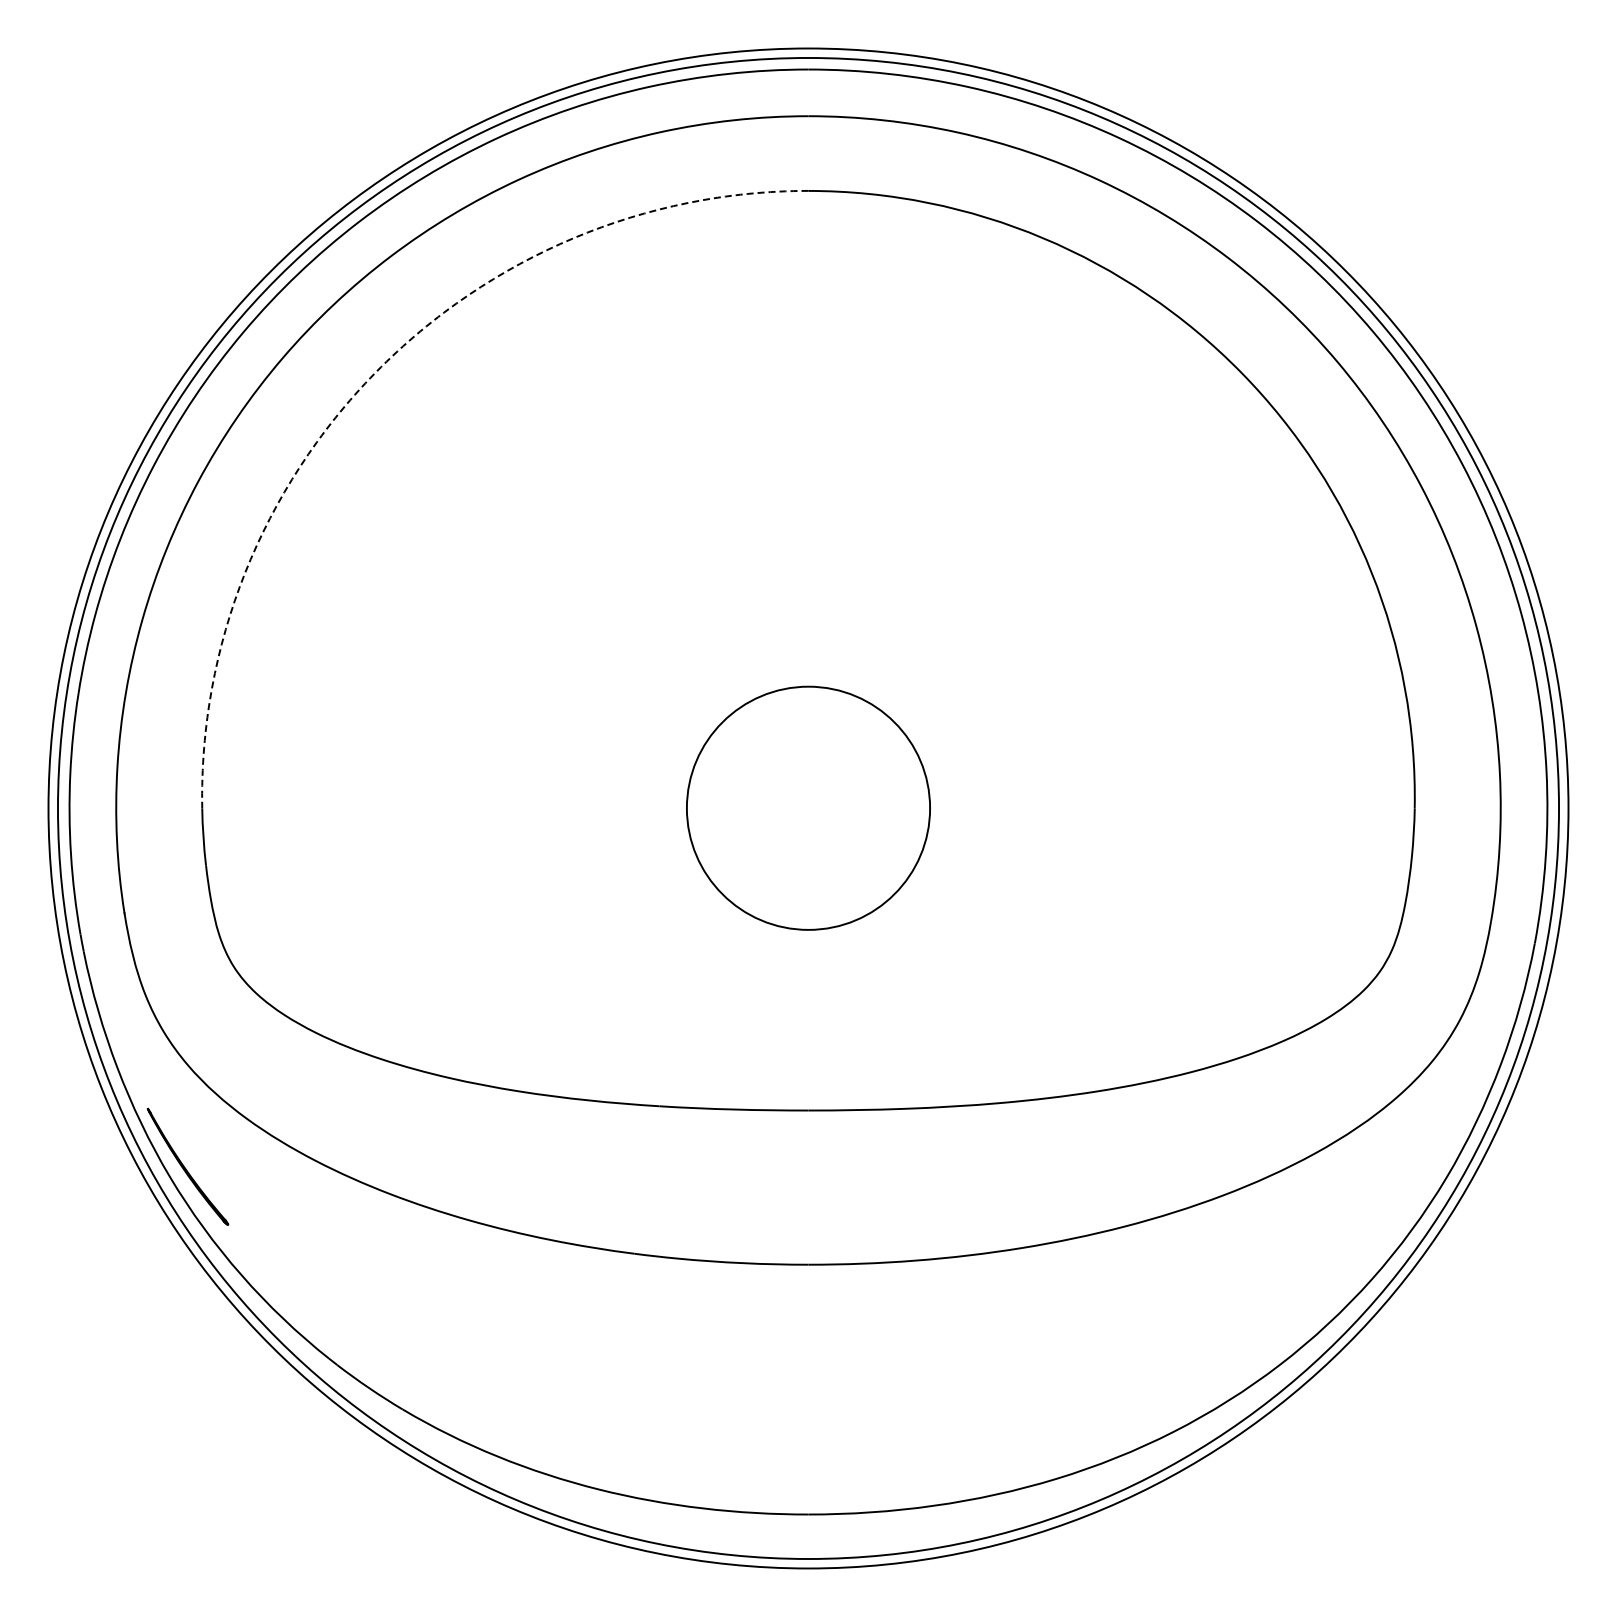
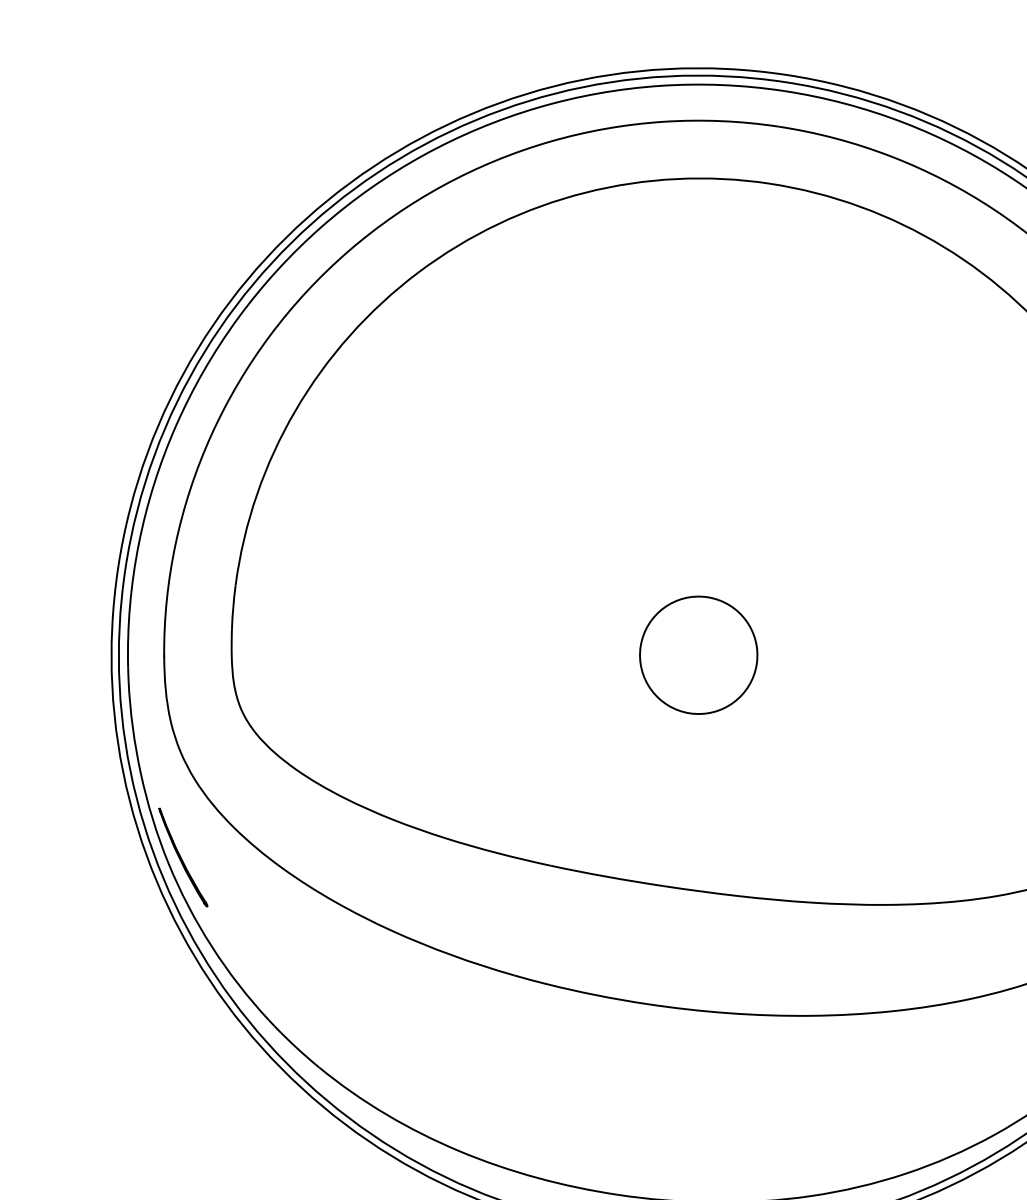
arc: (375, 372) -> (418, 272), dashed -> solid
circle: (808, 808) -> (698, 655), size x0.62

